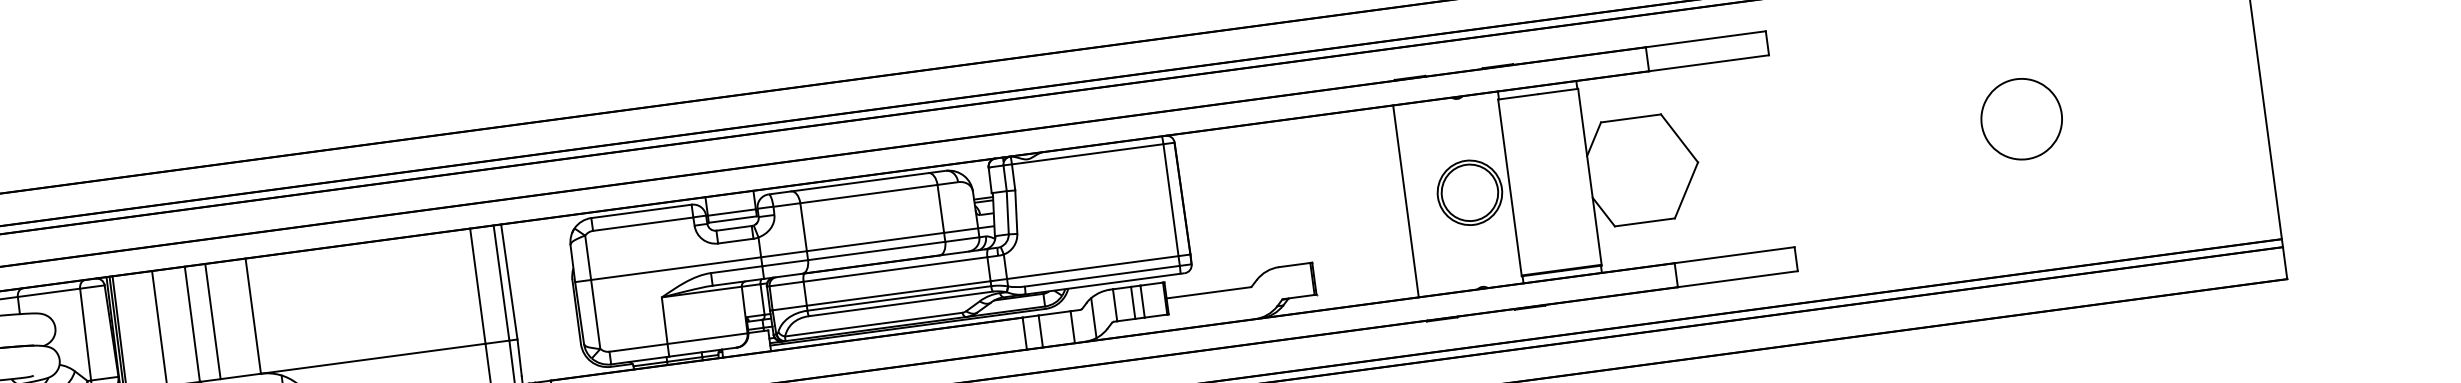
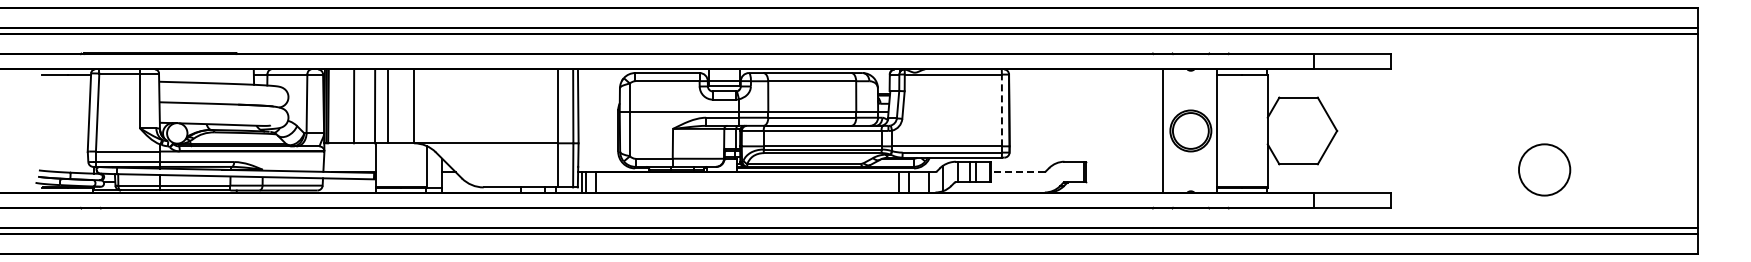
circle: (2021, 118) -> (1544, 169), moved
line: (1170, 200) -> (1001, 110), solid -> dashed
line: (1405, 200) -> (1162, 130), moved
line: (1207, 292) -> (1017, 171), solid -> dashed

